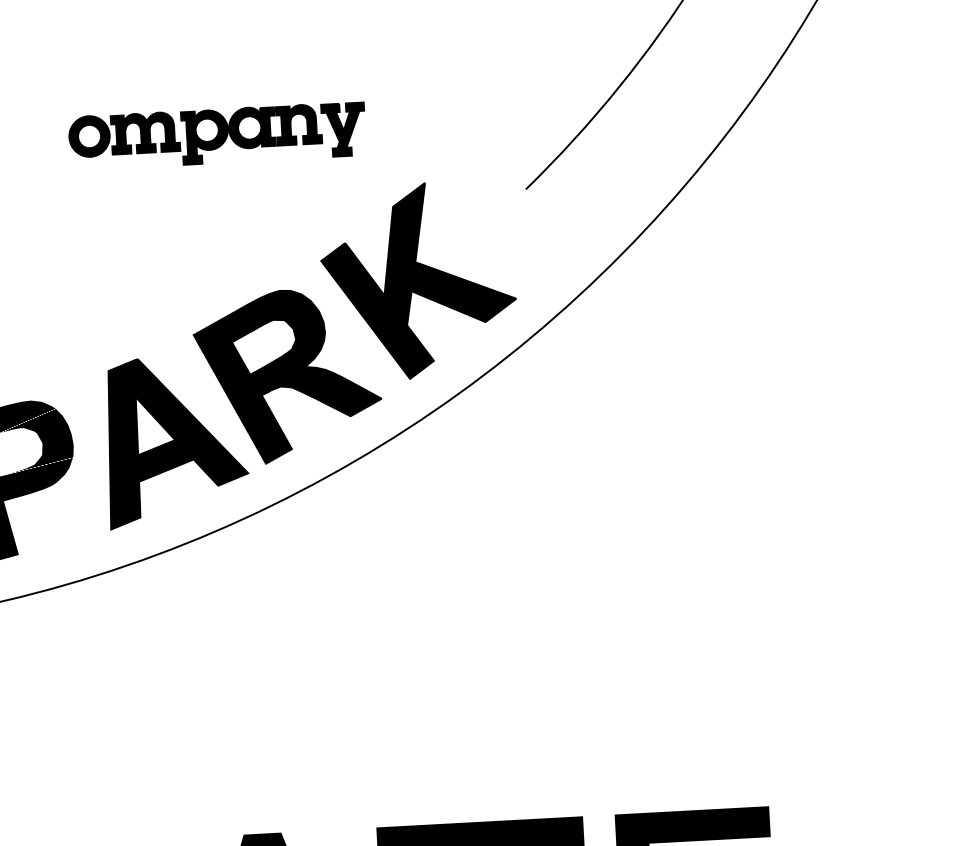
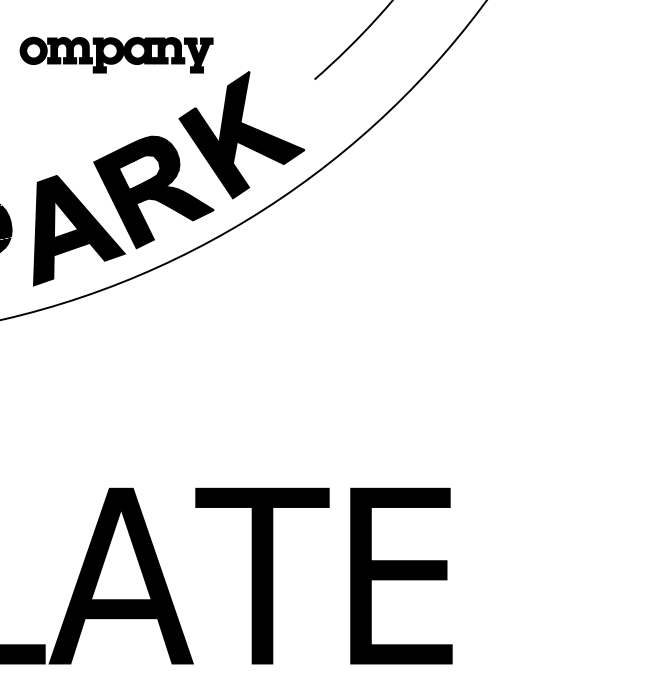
part: (217, 135) -> (116, 54), moved

